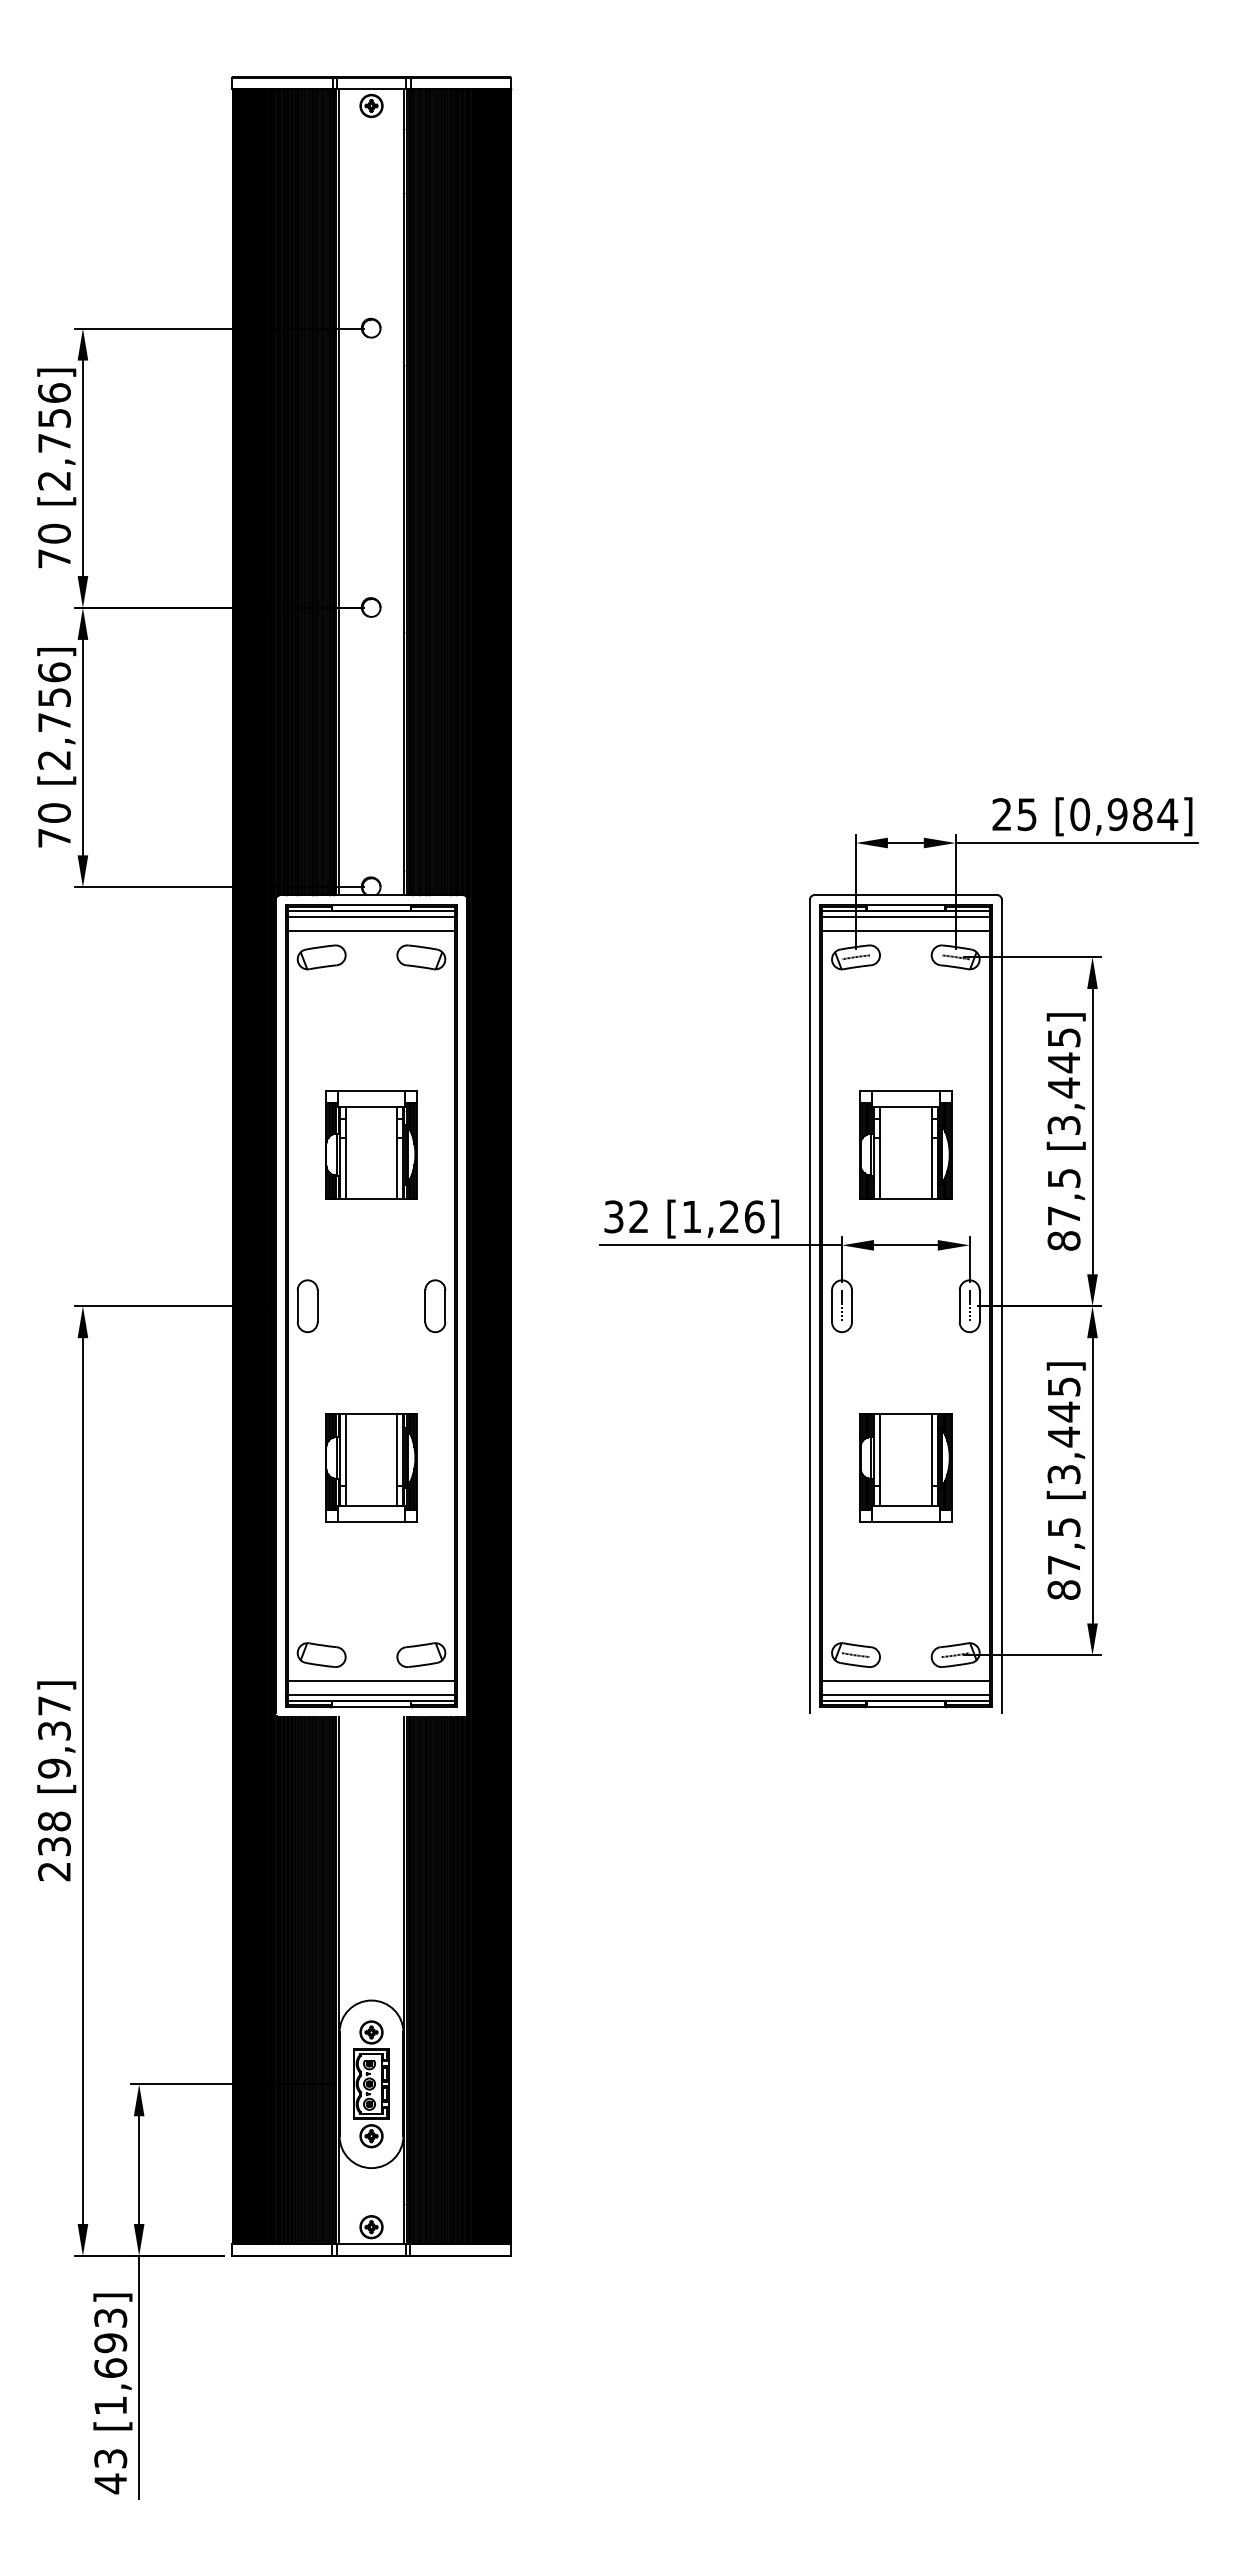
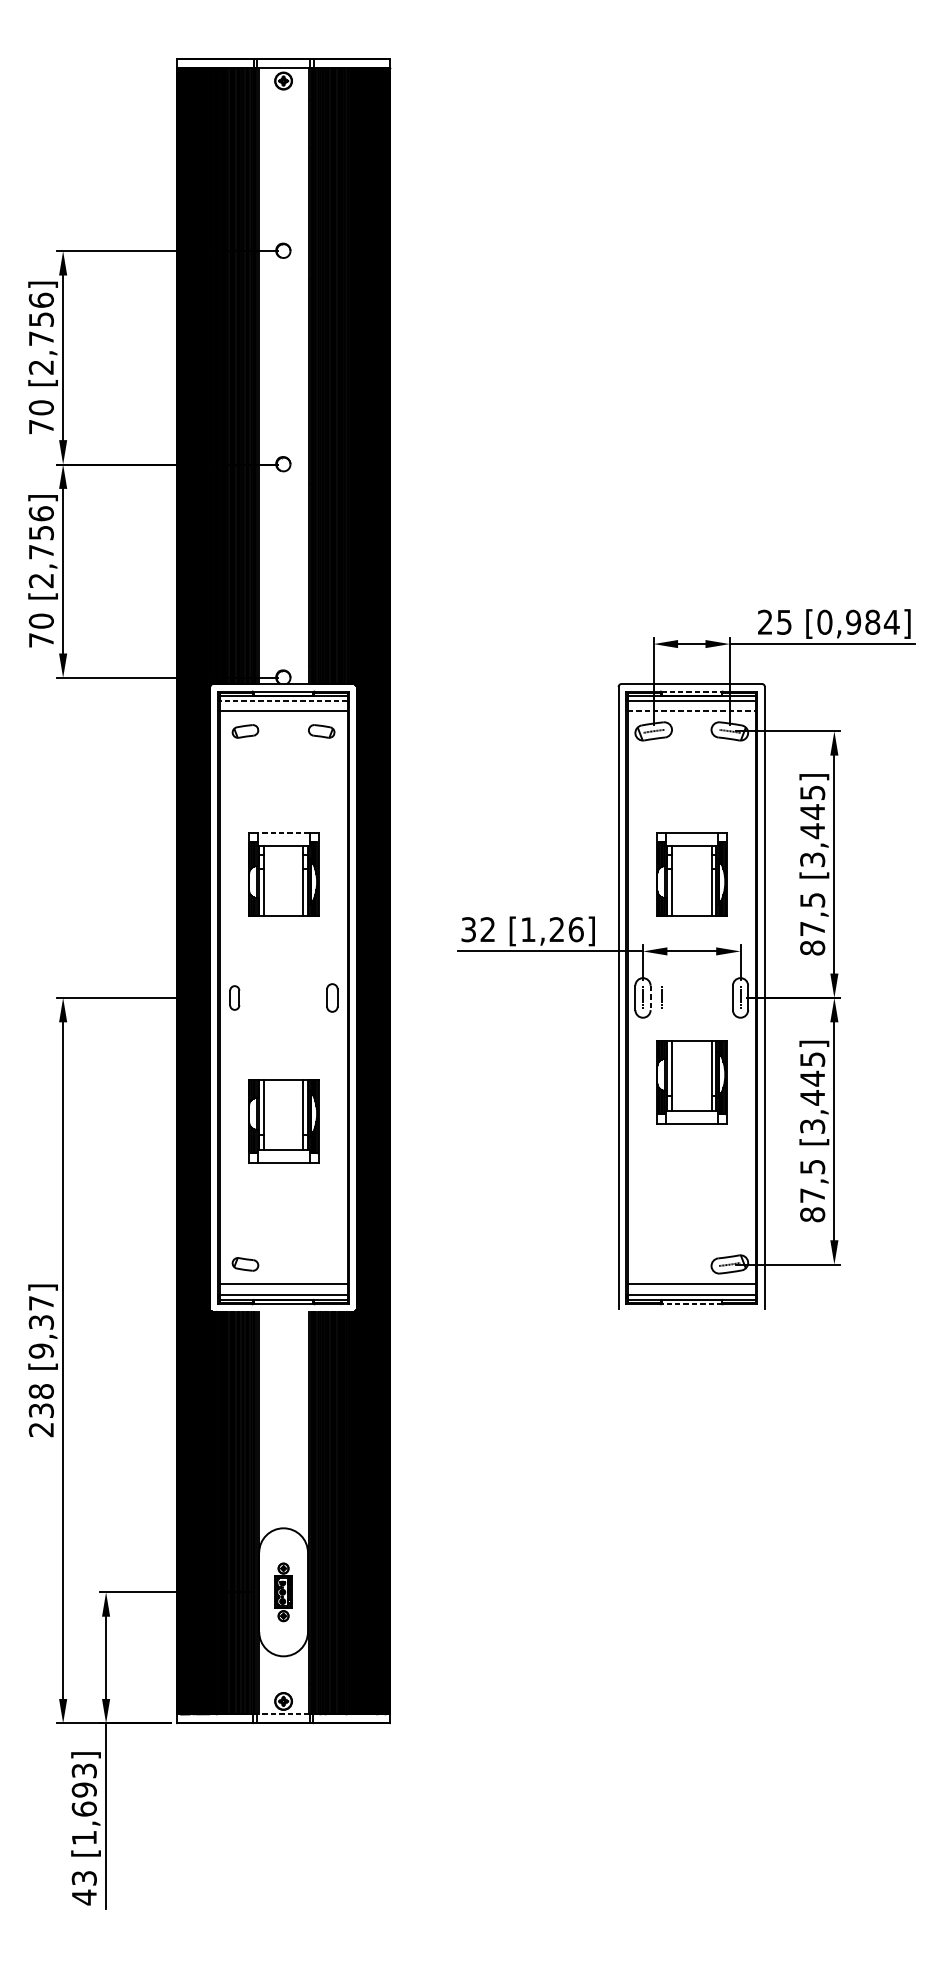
line: (906, 905) -> (692, 691), solid -> dashed
line: (371, 917) -> (283, 700), solid -> dashed
line: (905, 931) -> (691, 711), solid -> dashed
part: (321, 957) -> (245, 731), size x0.7
part: (421, 957) -> (321, 731), size x0.7
line: (371, 1090) -> (283, 833), solid -> dashed
line: (866, 1304) -> (661, 996), added
part: (307, 1306) -> (234, 998), size x0.6
part: (435, 1306) -> (332, 998), size x0.7
line: (852, 1306) -> (651, 998), solid -> dashed
part: (905, 1467) -> (691, 1082), moved
part: (321, 1654) -> (245, 1263), size x0.7
part: (421, 1654) -> (321, 1263), removed
part: (855, 1654) -> (653, 1263), removed
line: (905, 1707) -> (691, 1304), solid -> dashed
part: (371, 2084) -> (283, 1592), size x0.6
line: (370, 2243) -> (282, 1713), solid -> dashed

